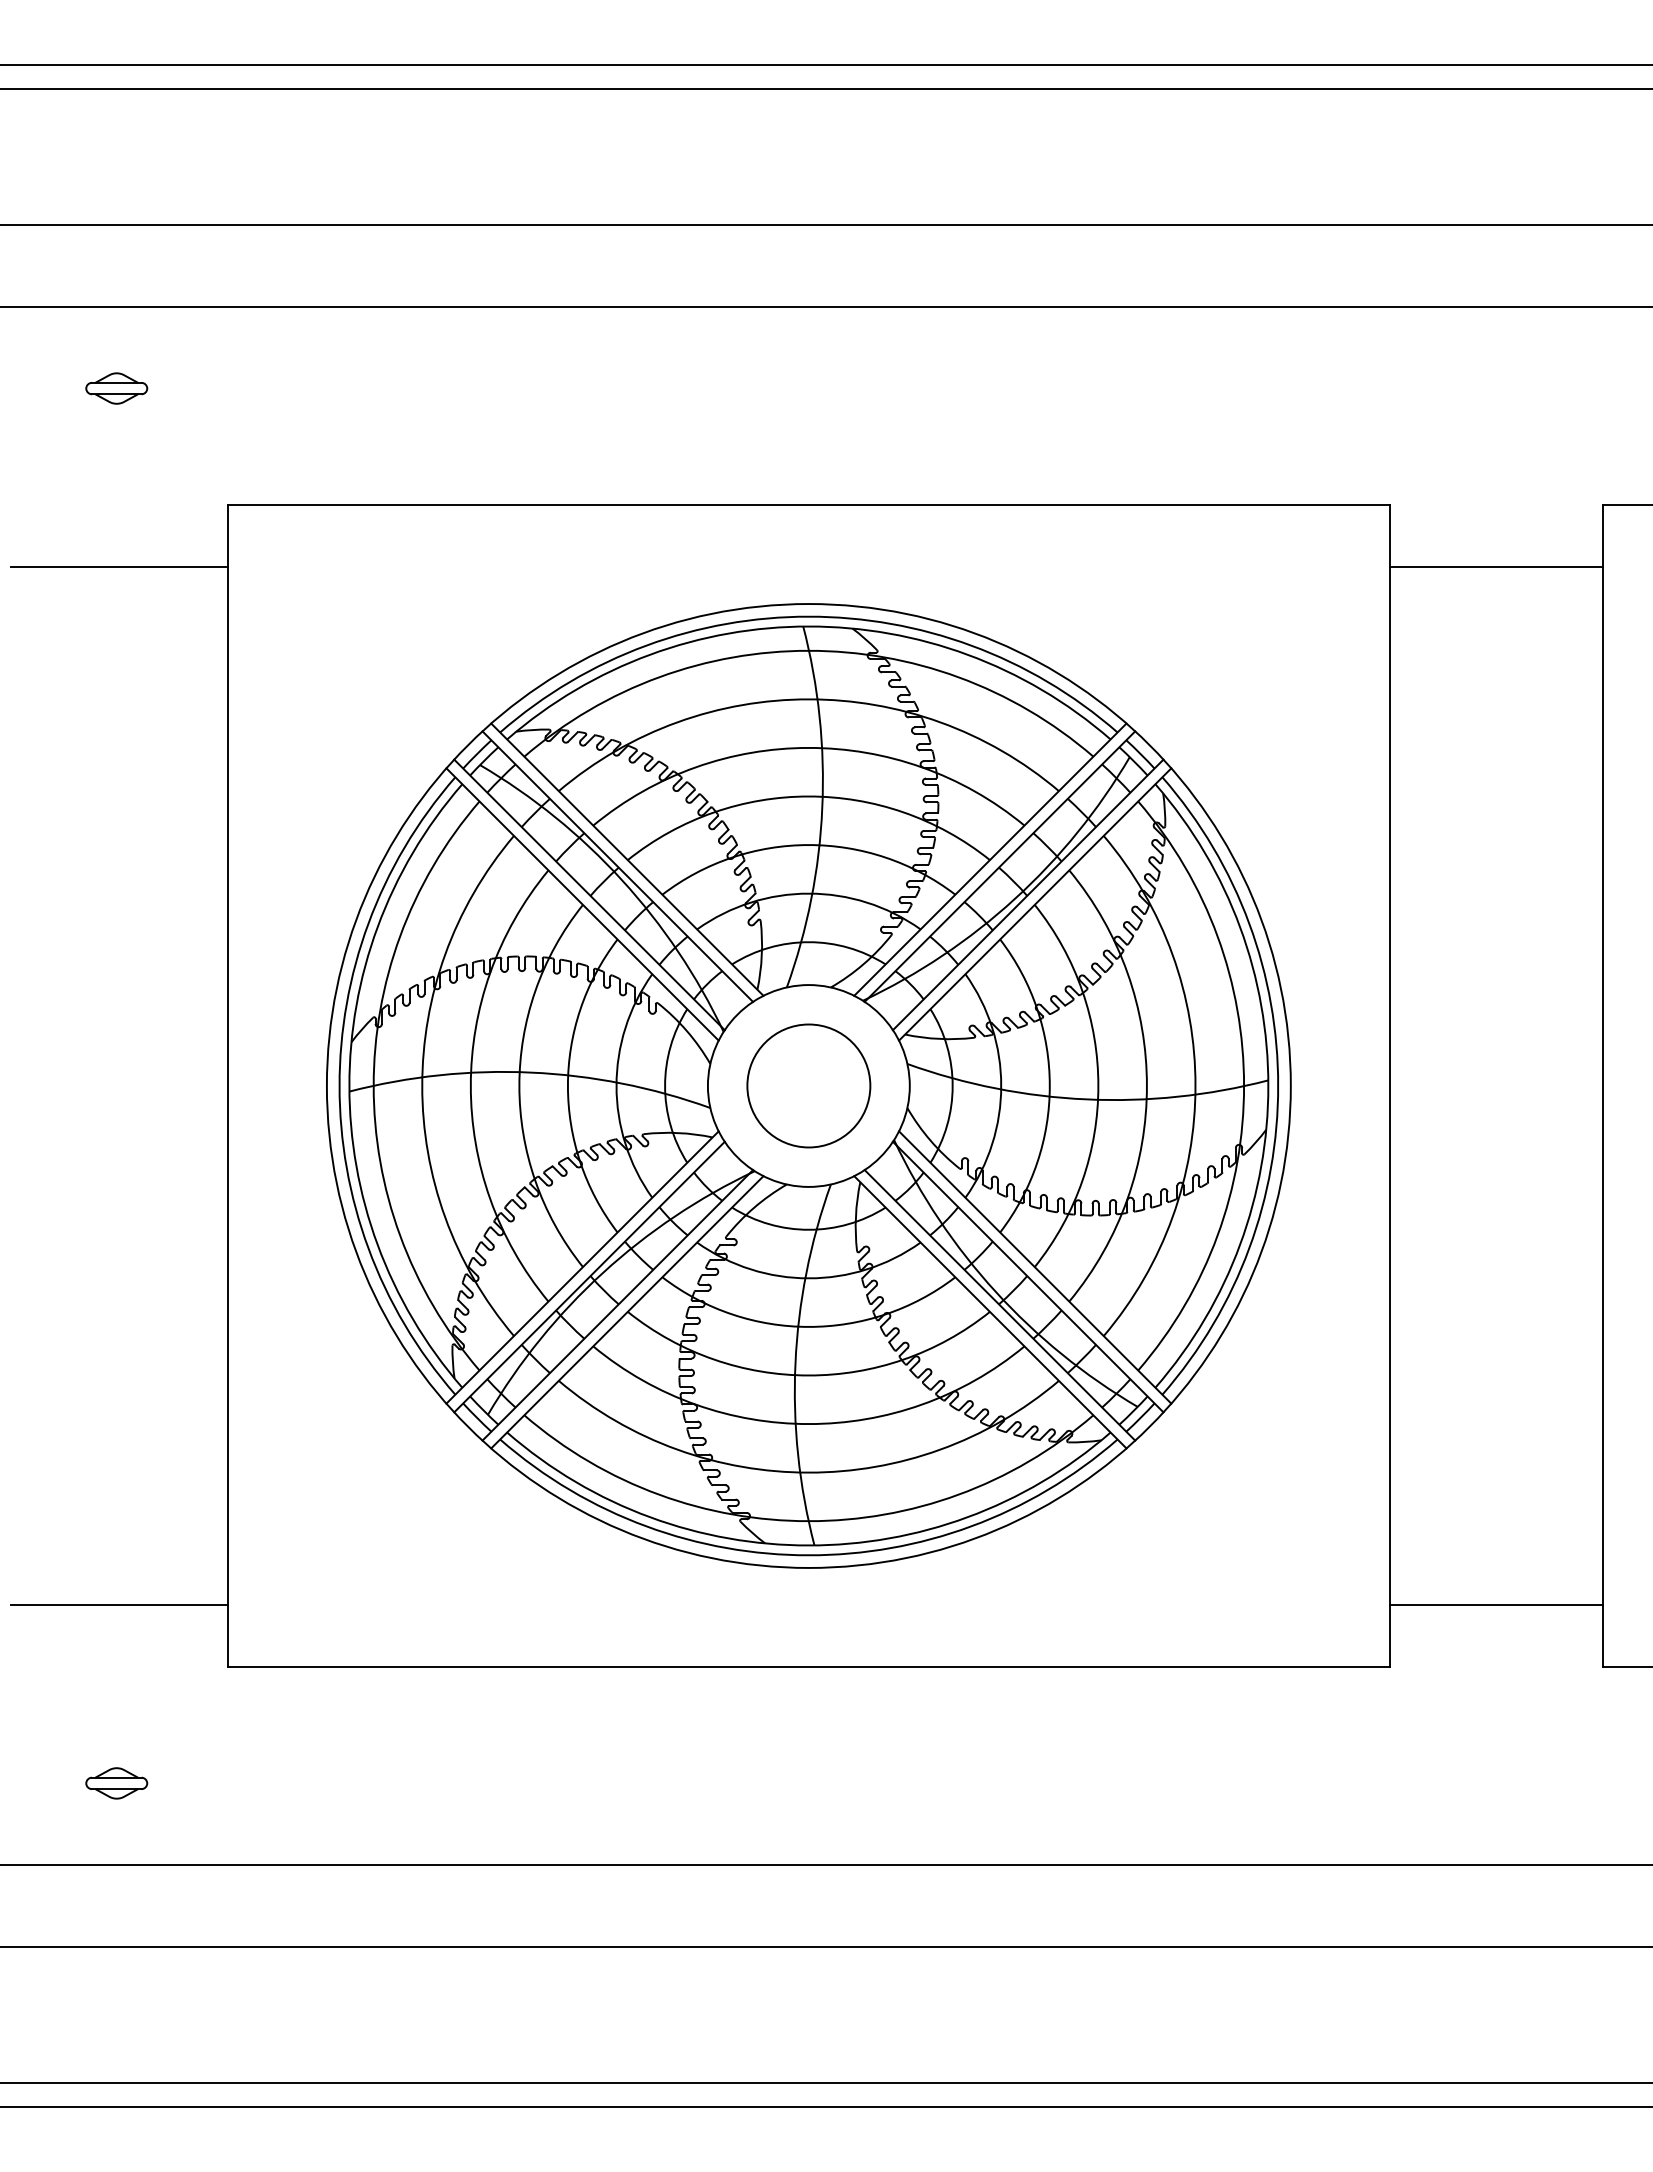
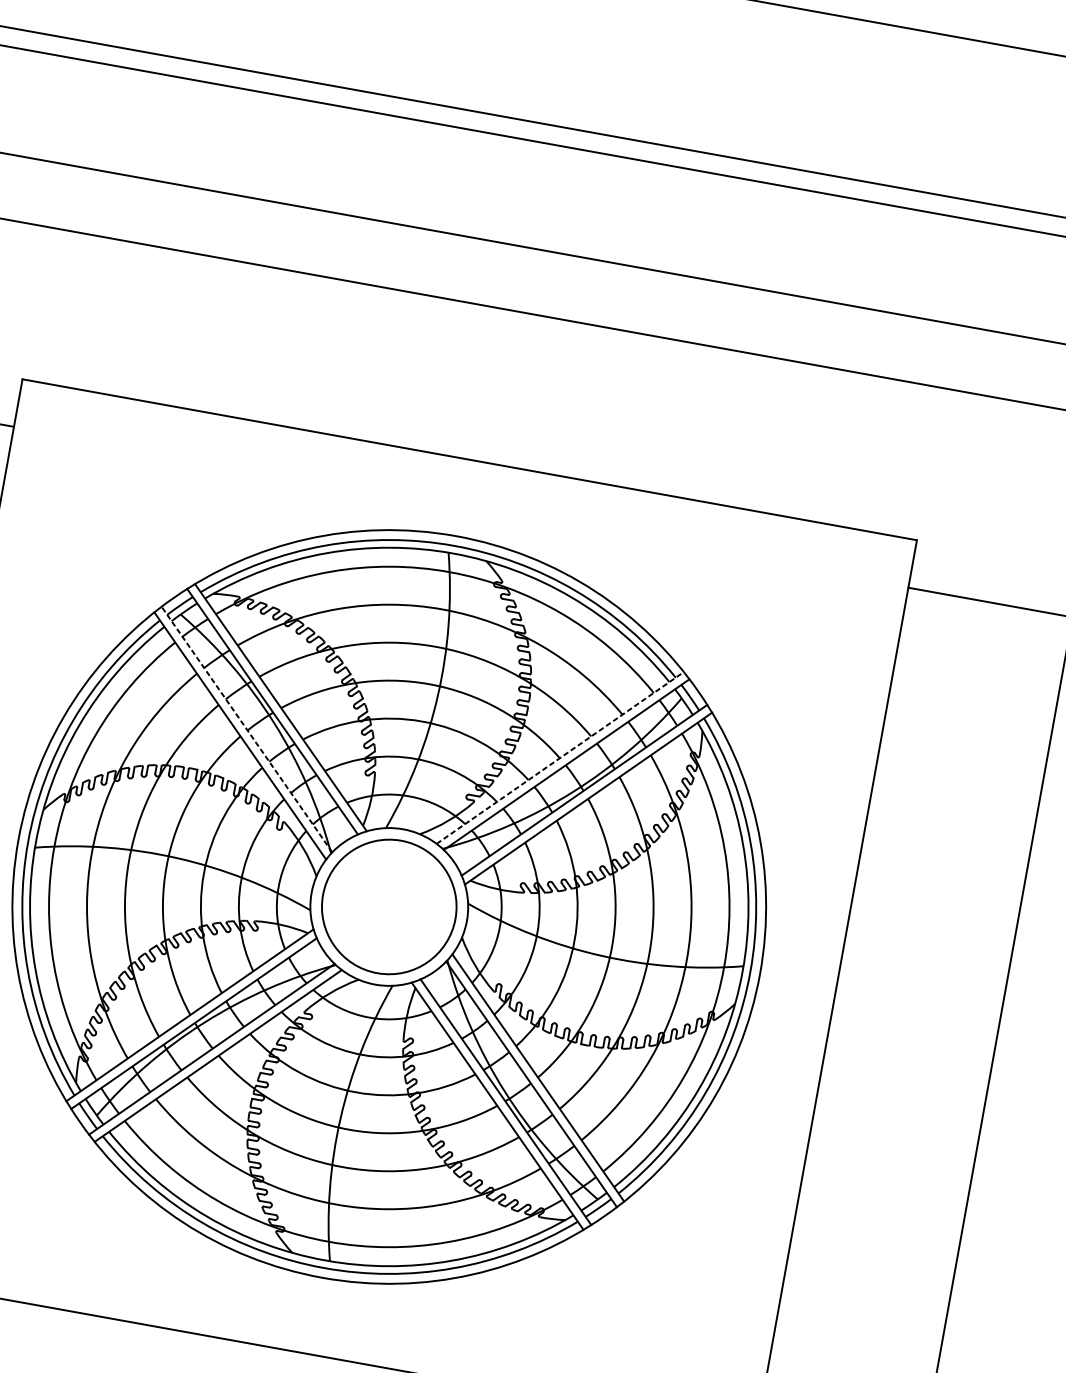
line: (990, 859) -> (560, 757), solid -> dashed
line: (589, 894) -> (246, 729), solid -> dashed
circle: (808, 1085) -> (389, 906), size x1.4

